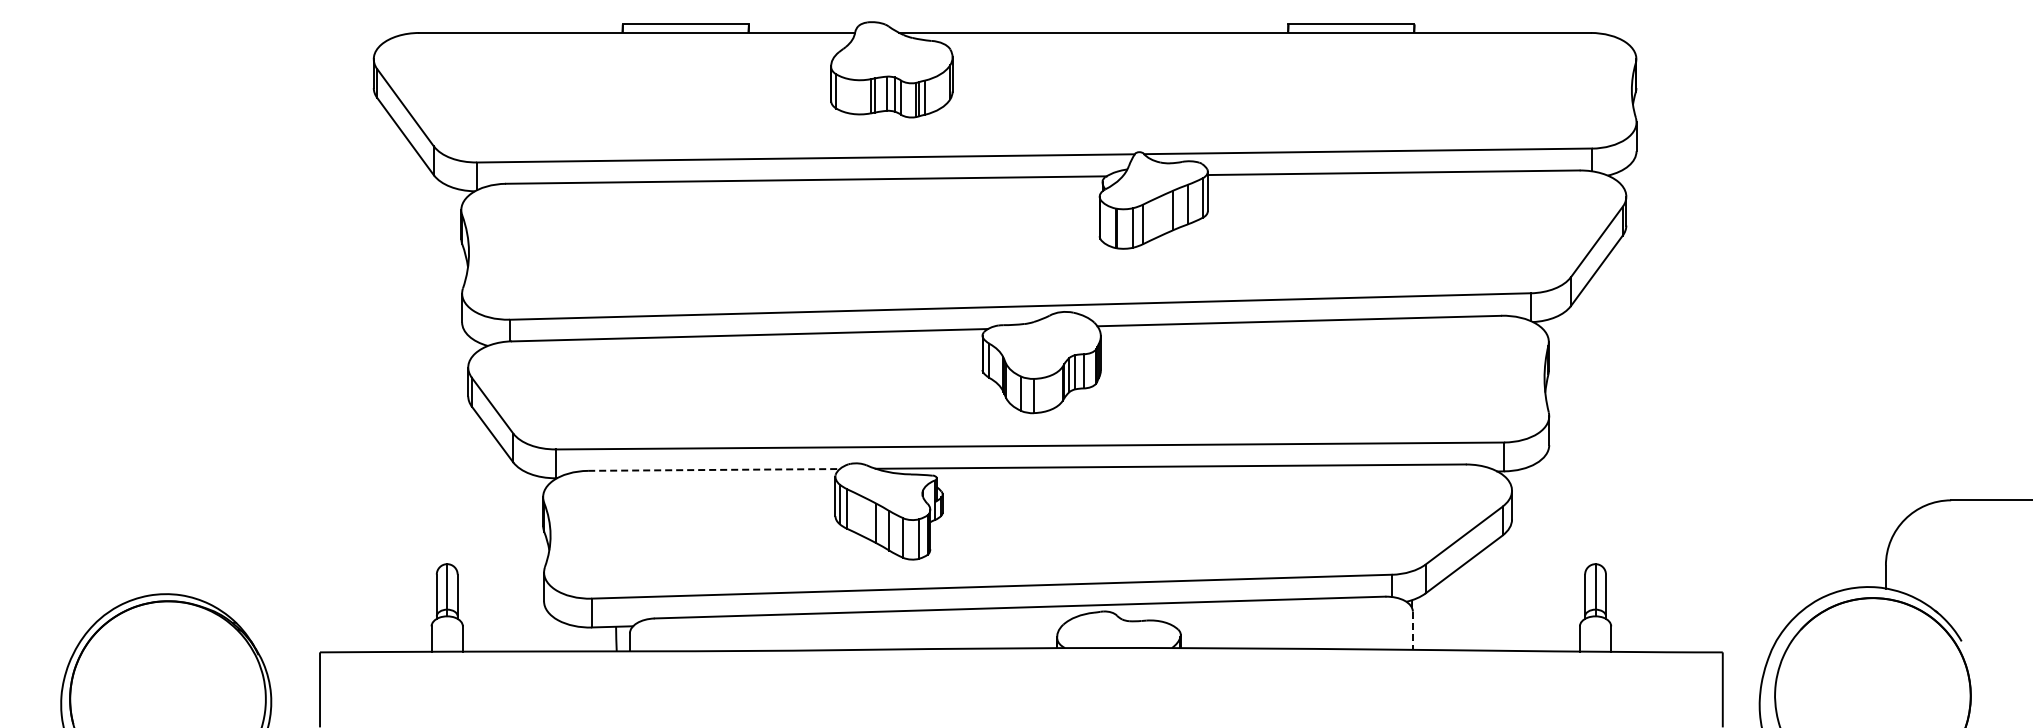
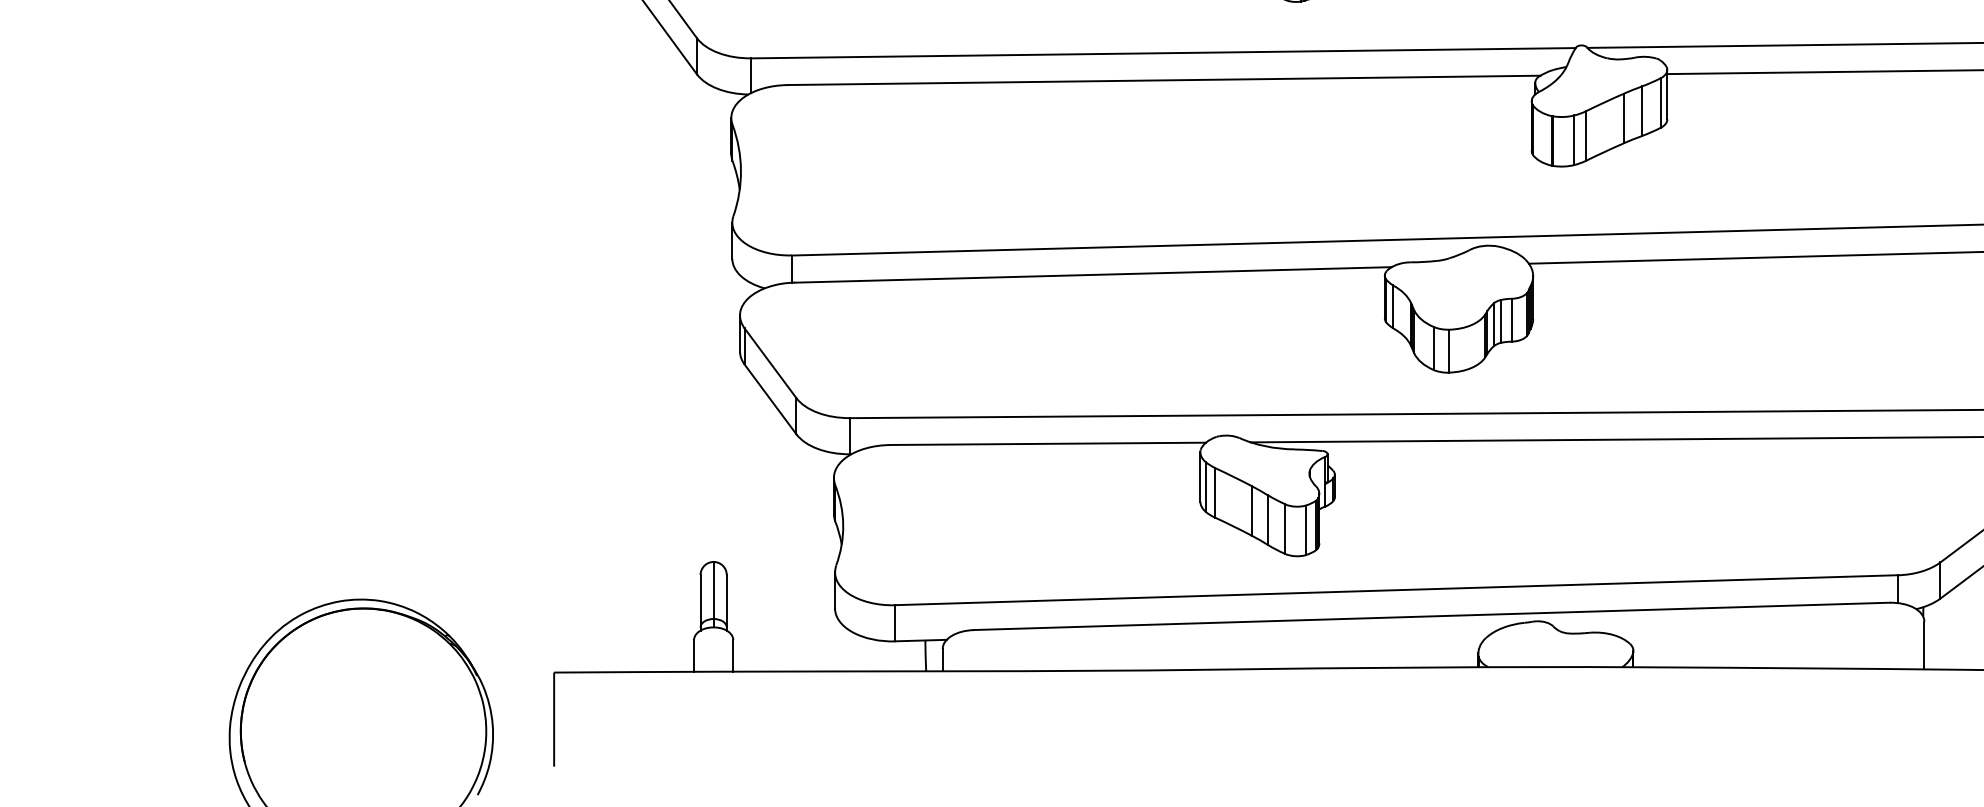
line: (714, 469) -> (1048, 443), dashed -> solid
line: (1412, 631) -> (1923, 646), dashed -> solid

